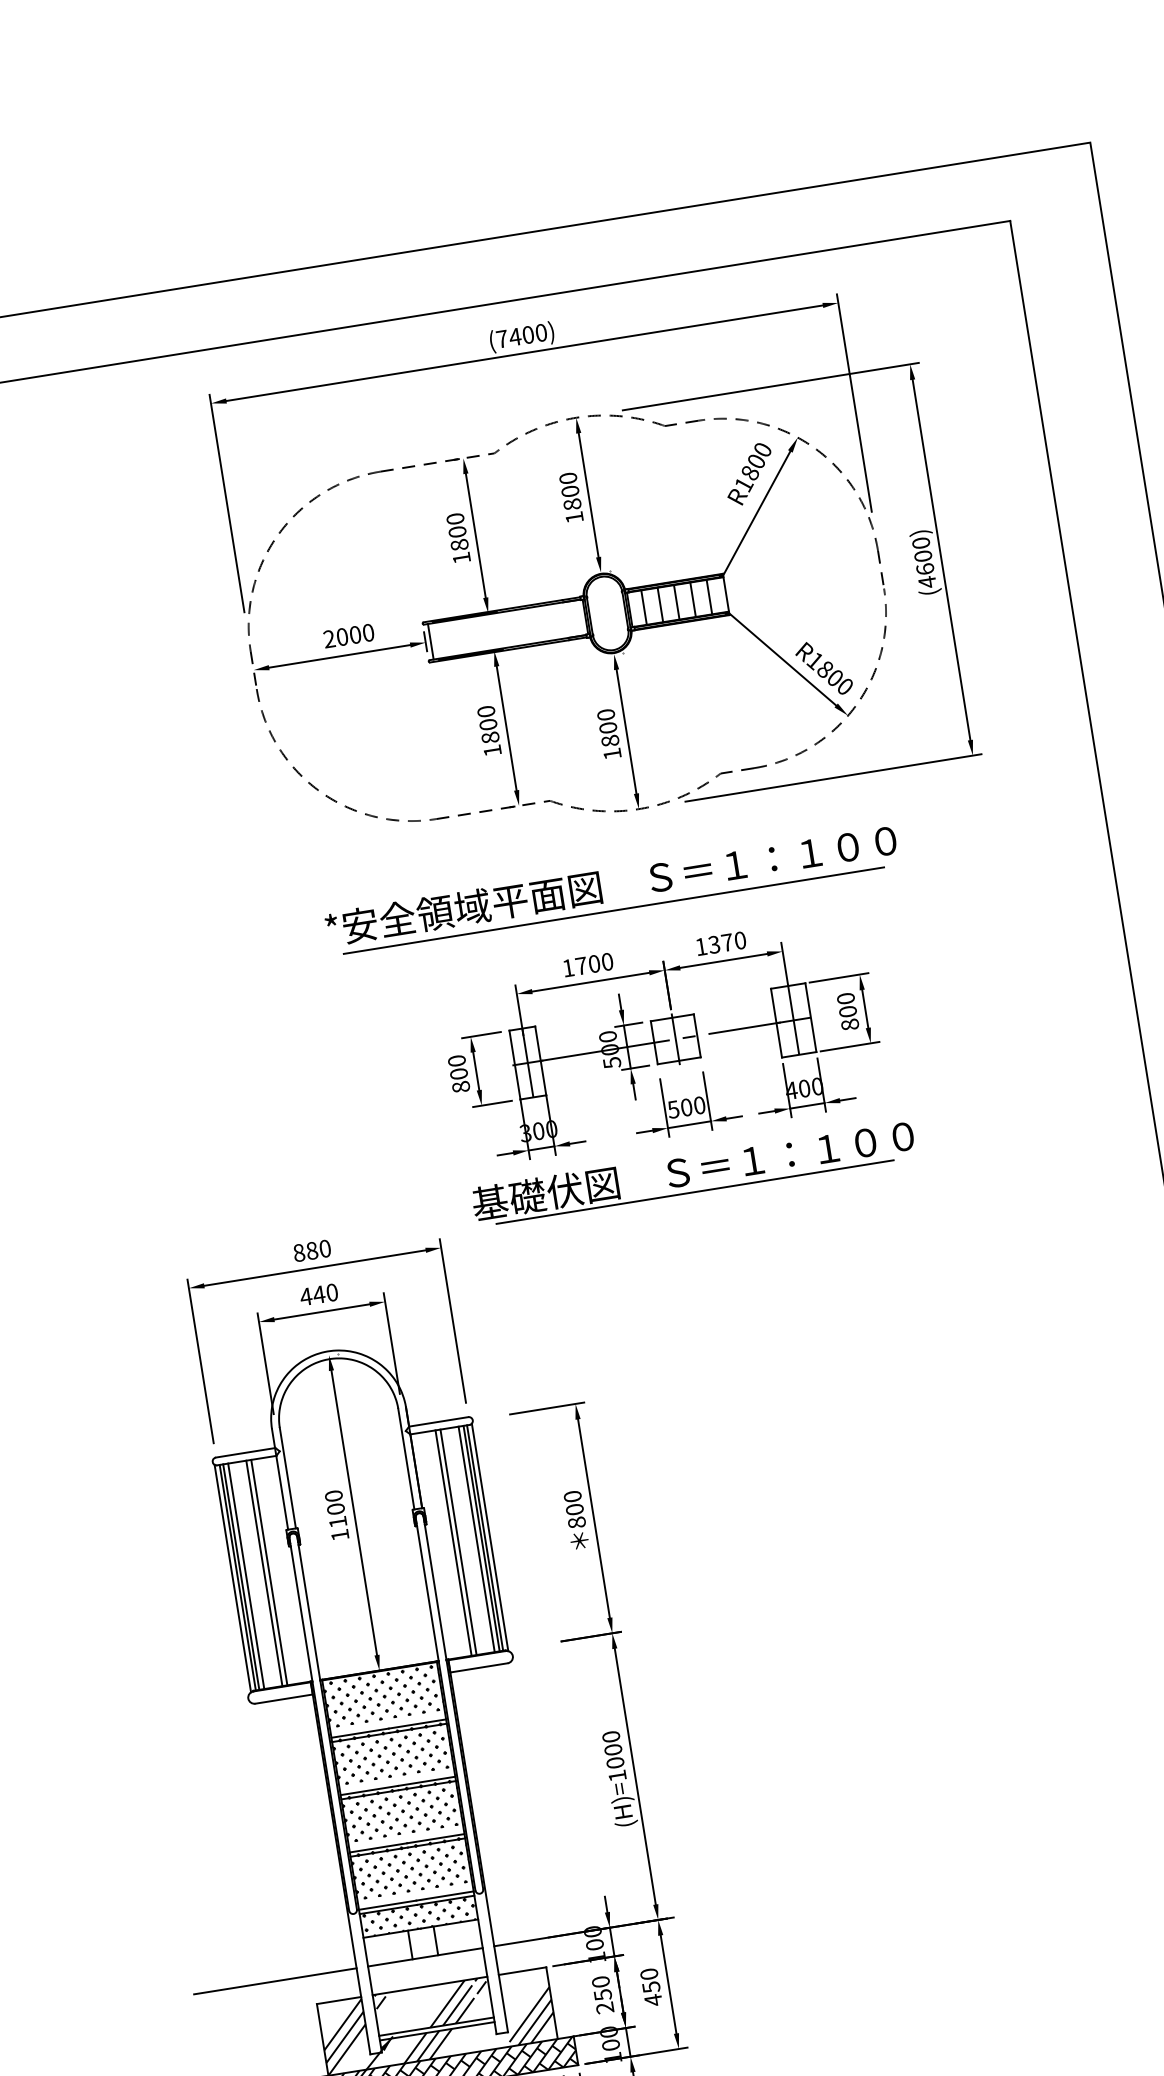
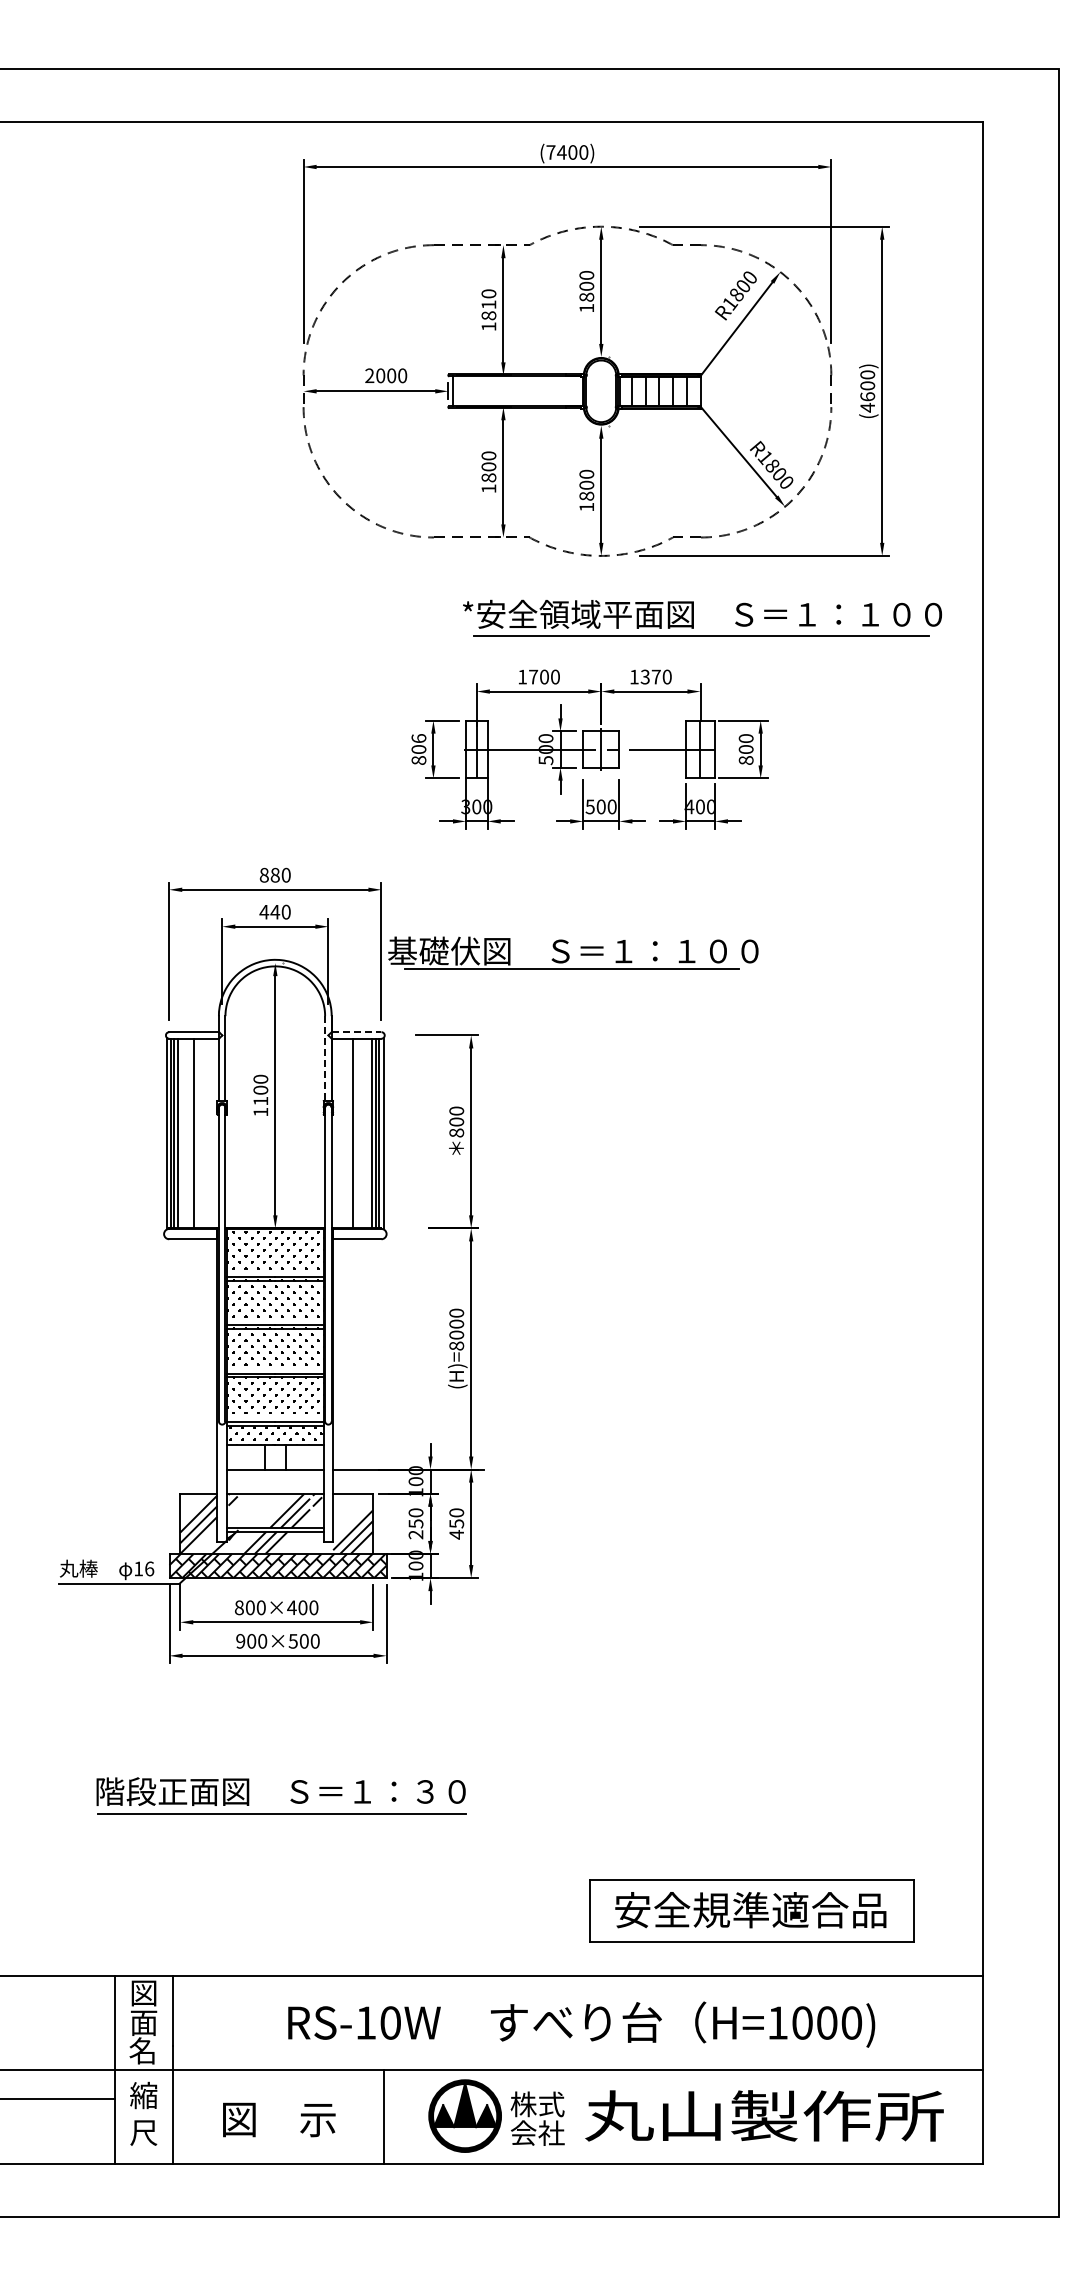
text: (456, 531) -> (488, 304), 1800 -> 1810
part: (600, 890) -> (693, 617), moved
text: (456, 1060) -> (418, 738), 800 -> 806
part: (693, 1171) -> (573, 952), moved
line: (438, 1422) -> (356, 1032), solid -> dashed
line: (406, 1460) -> (325, 1059), solid -> dashed
line: (459, 1542) -> (357, 1133), removed
line: (268, 1572) -> (197, 1133), removed
text: (617, 1775) -> (456, 1345), (H)=1000 -> (H)=8000
line: (274, 1981) -> (148, 1469), removed

